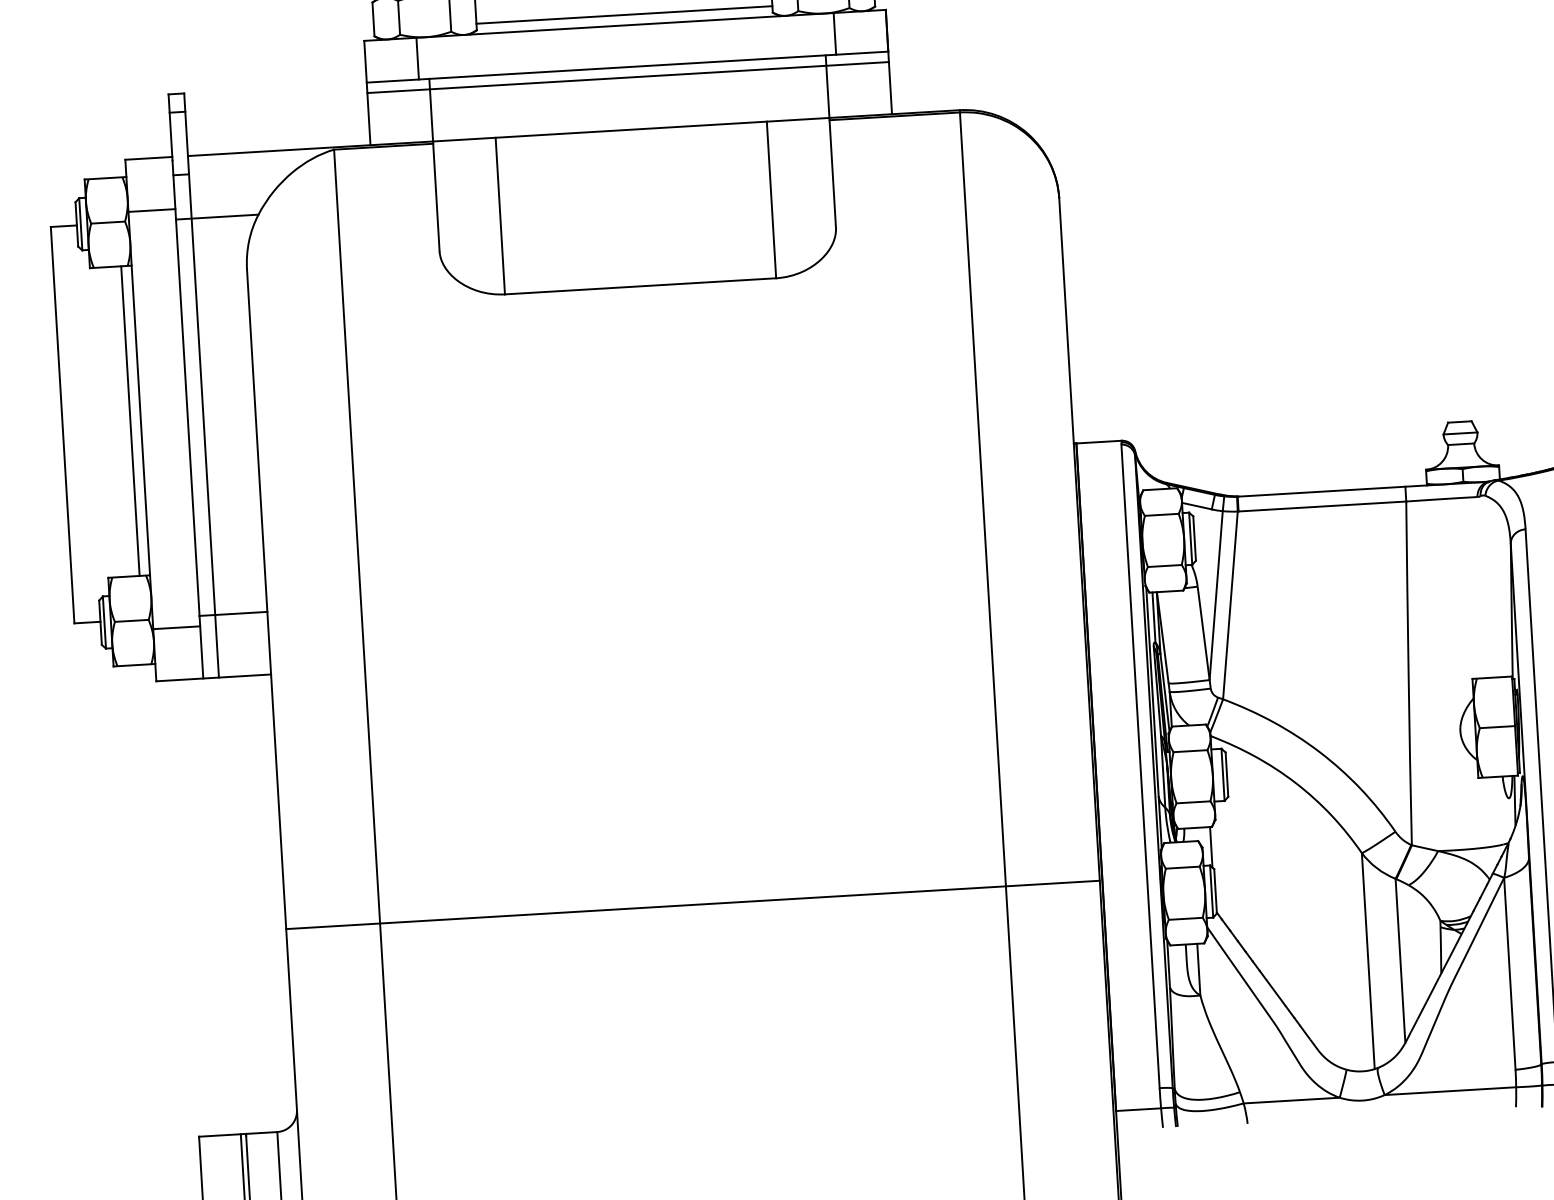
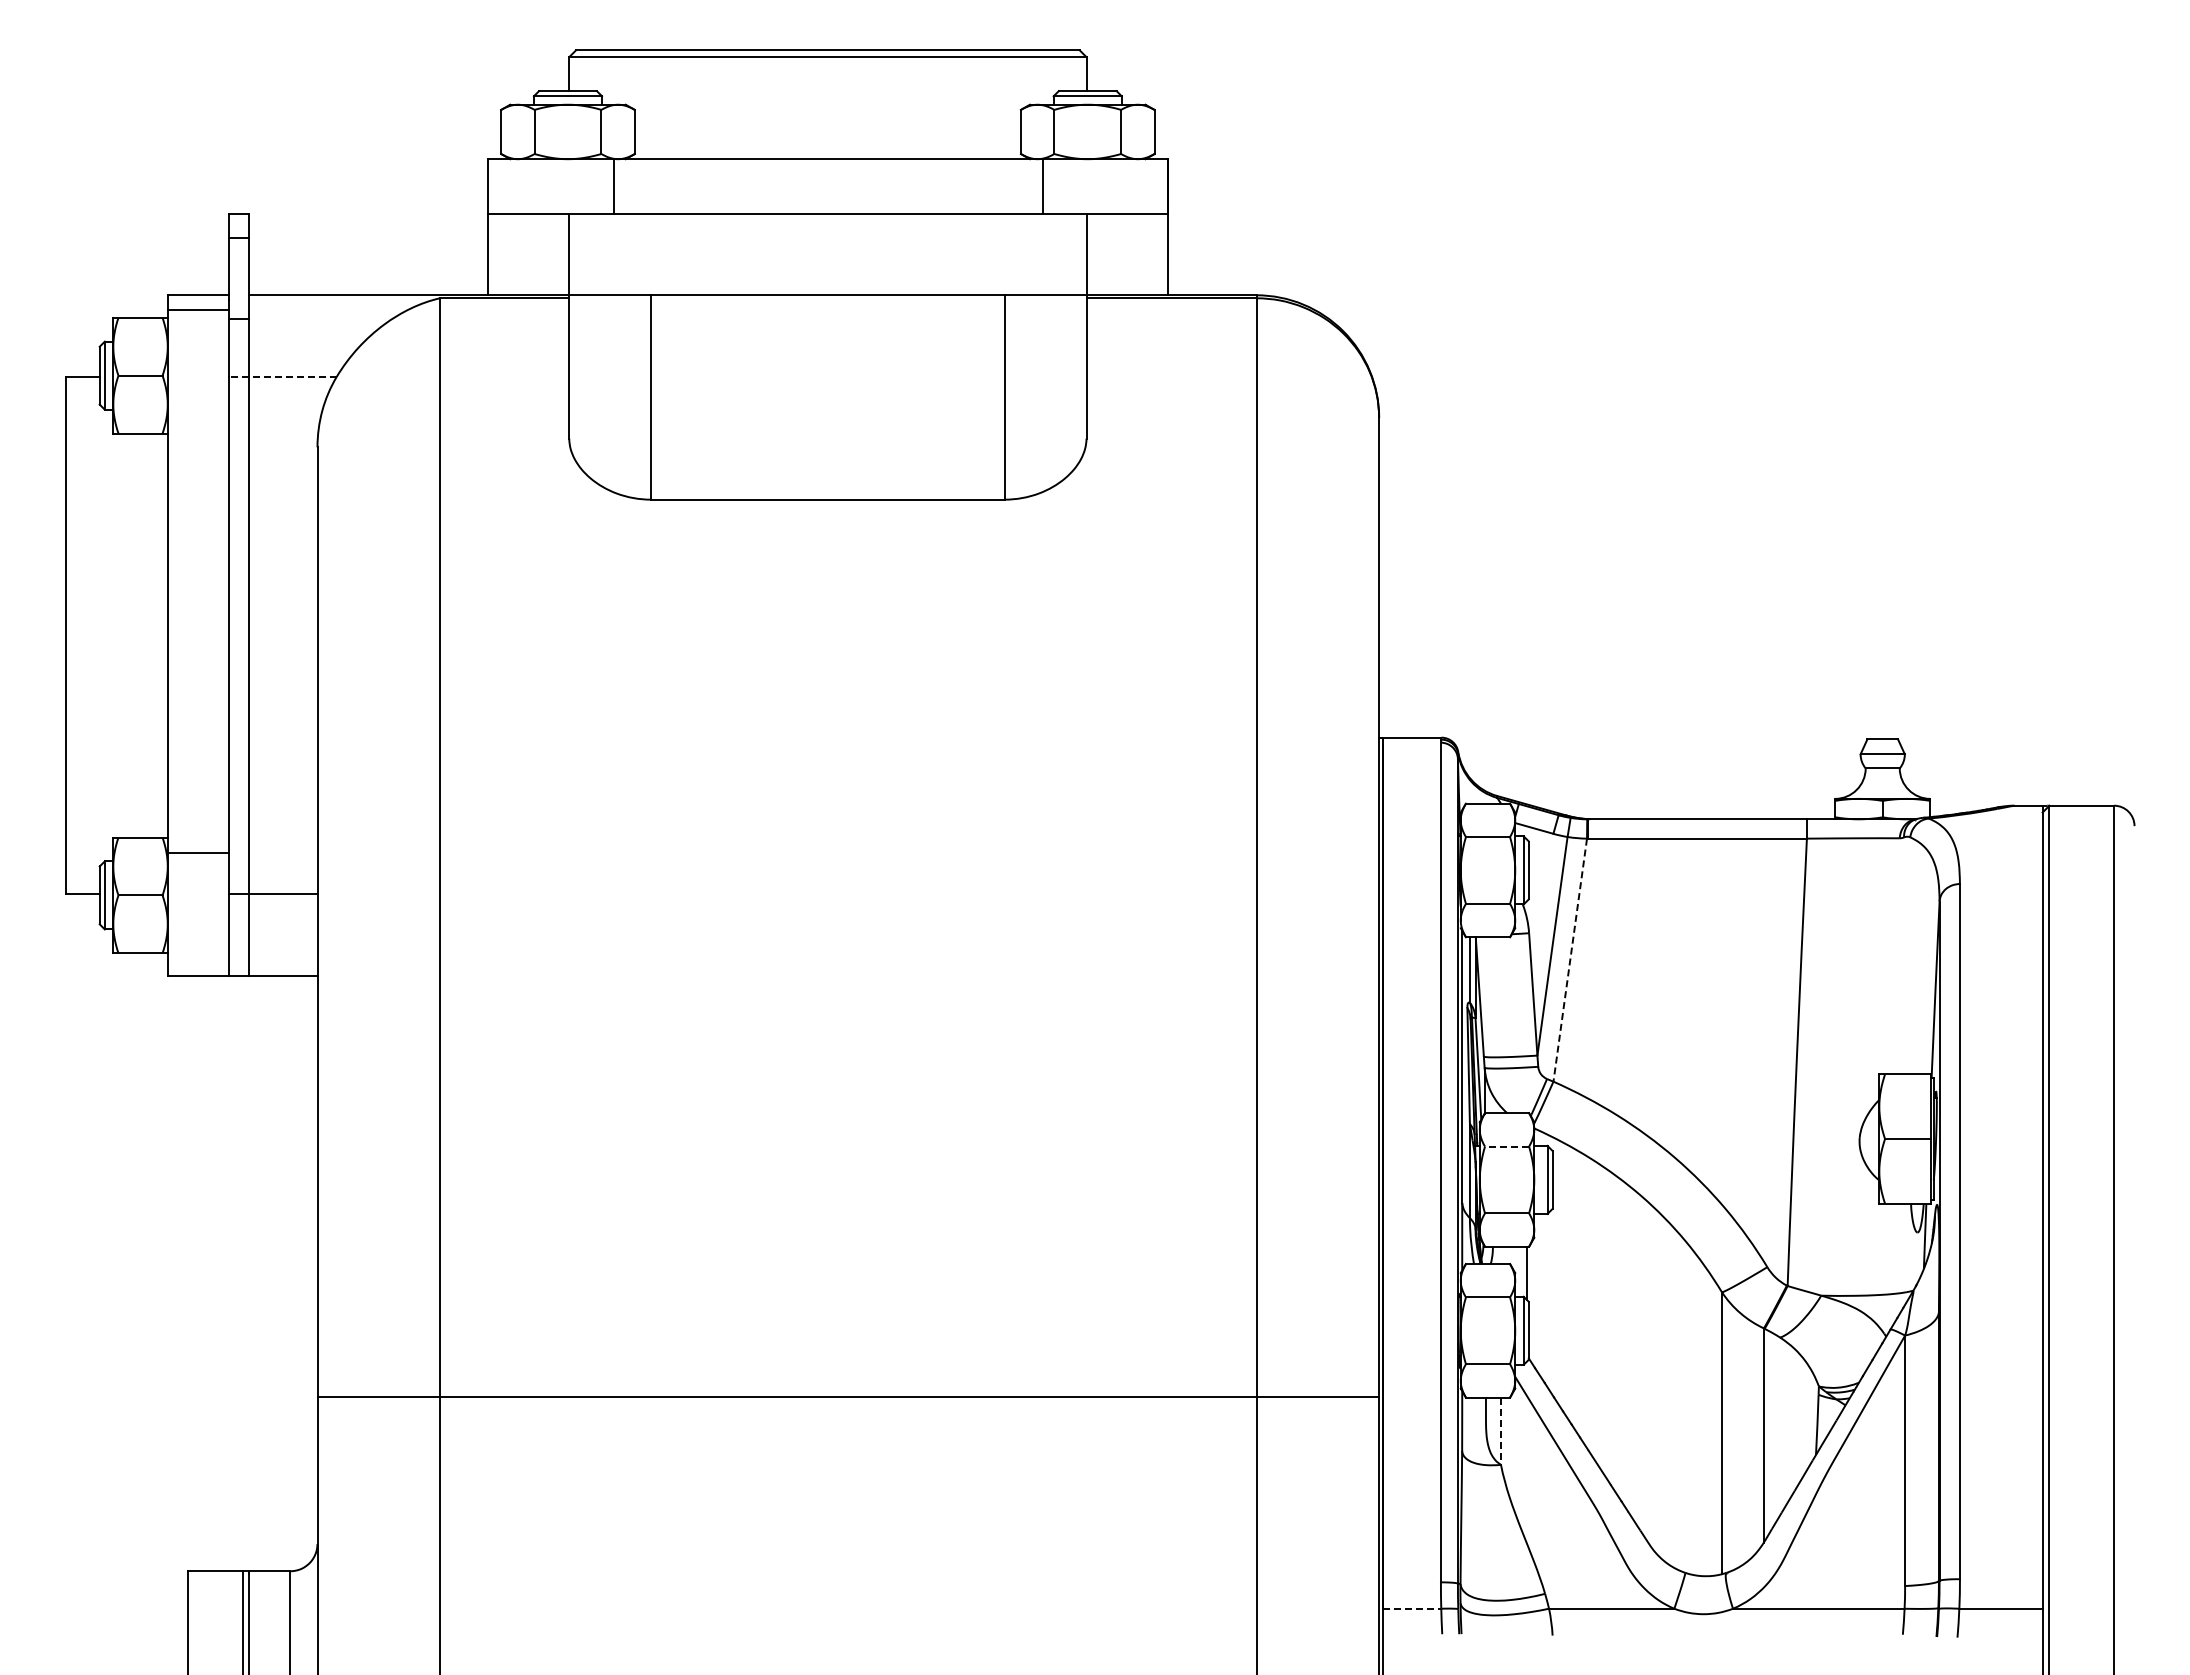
line: (624, 14) -> (827, 145), removed
line: (835, 33) -> (1043, 186), moved
line: (417, 58) -> (613, 186), moved
line: (627, 77) -> (827, 227), removed
line: (152, 210) -> (198, 310), moved
line: (216, 216) -> (282, 376), solid -> dashed
line: (130, 421) -> (154, 635), removed
line: (1230, 605) -> (1570, 960), solid -> dashed
line: (176, 627) -> (198, 852), moved
line: (1190, 751) -> (1506, 1146), solid -> dashed
line: (693, 905) -> (848, 1397), moved
line: (1199, 969) -> (1501, 1431), solid -> dashed
line: (1139, 1109) -> (1412, 1608), solid -> dashed

